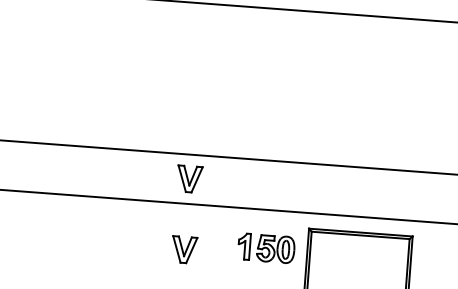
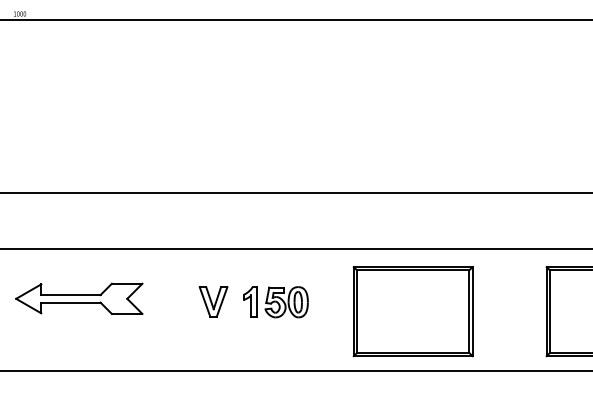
part: (189, 178) -> (213, 220), removed
part: (67, 238) -> (79, 298), added
part: (266, 248) -> (275, 302), moved

